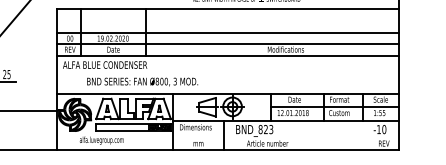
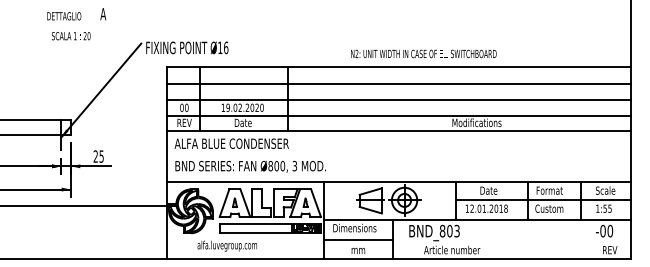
line: (228, 20) -> (398, 83), added
text: (142, 81) -> (250, 166), moved
text: (265, 129) -> (449, 231), BND_823 -> BND_803
text: (378, 129) -> (602, 230), -10 -> -00
line: (198, 135) -> (358, 239), added

